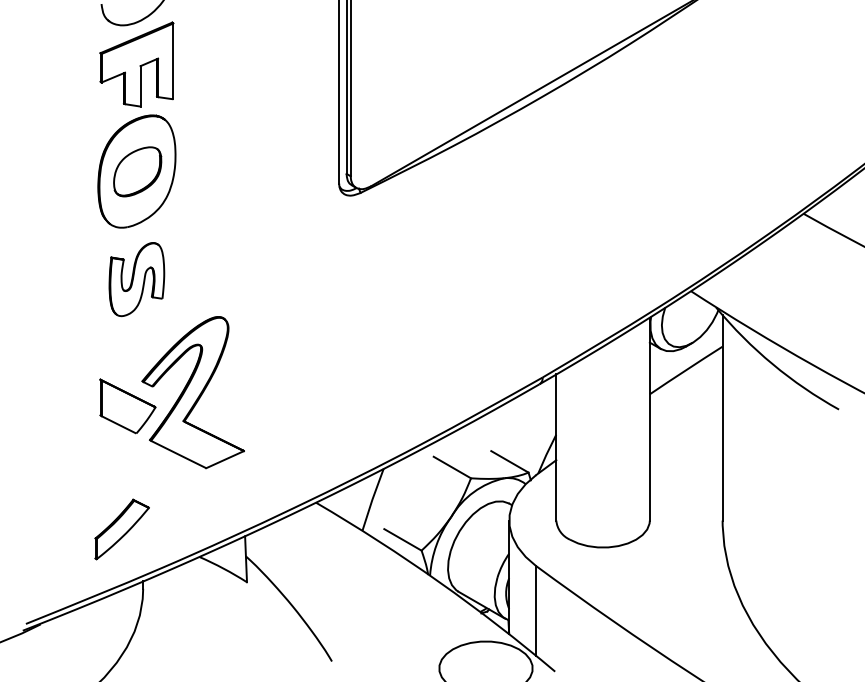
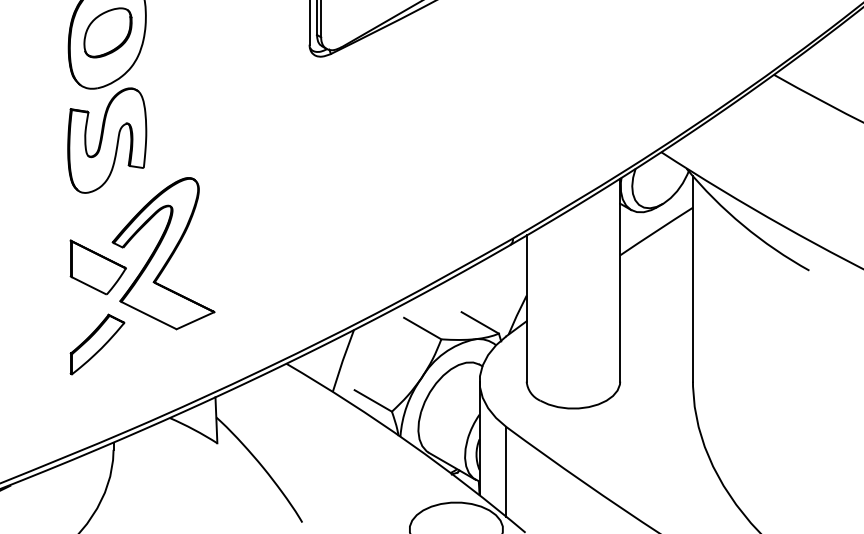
part: (136, 279) -> (106, 140), size x1.43
part: (121, 529) -> (96, 344), moved

